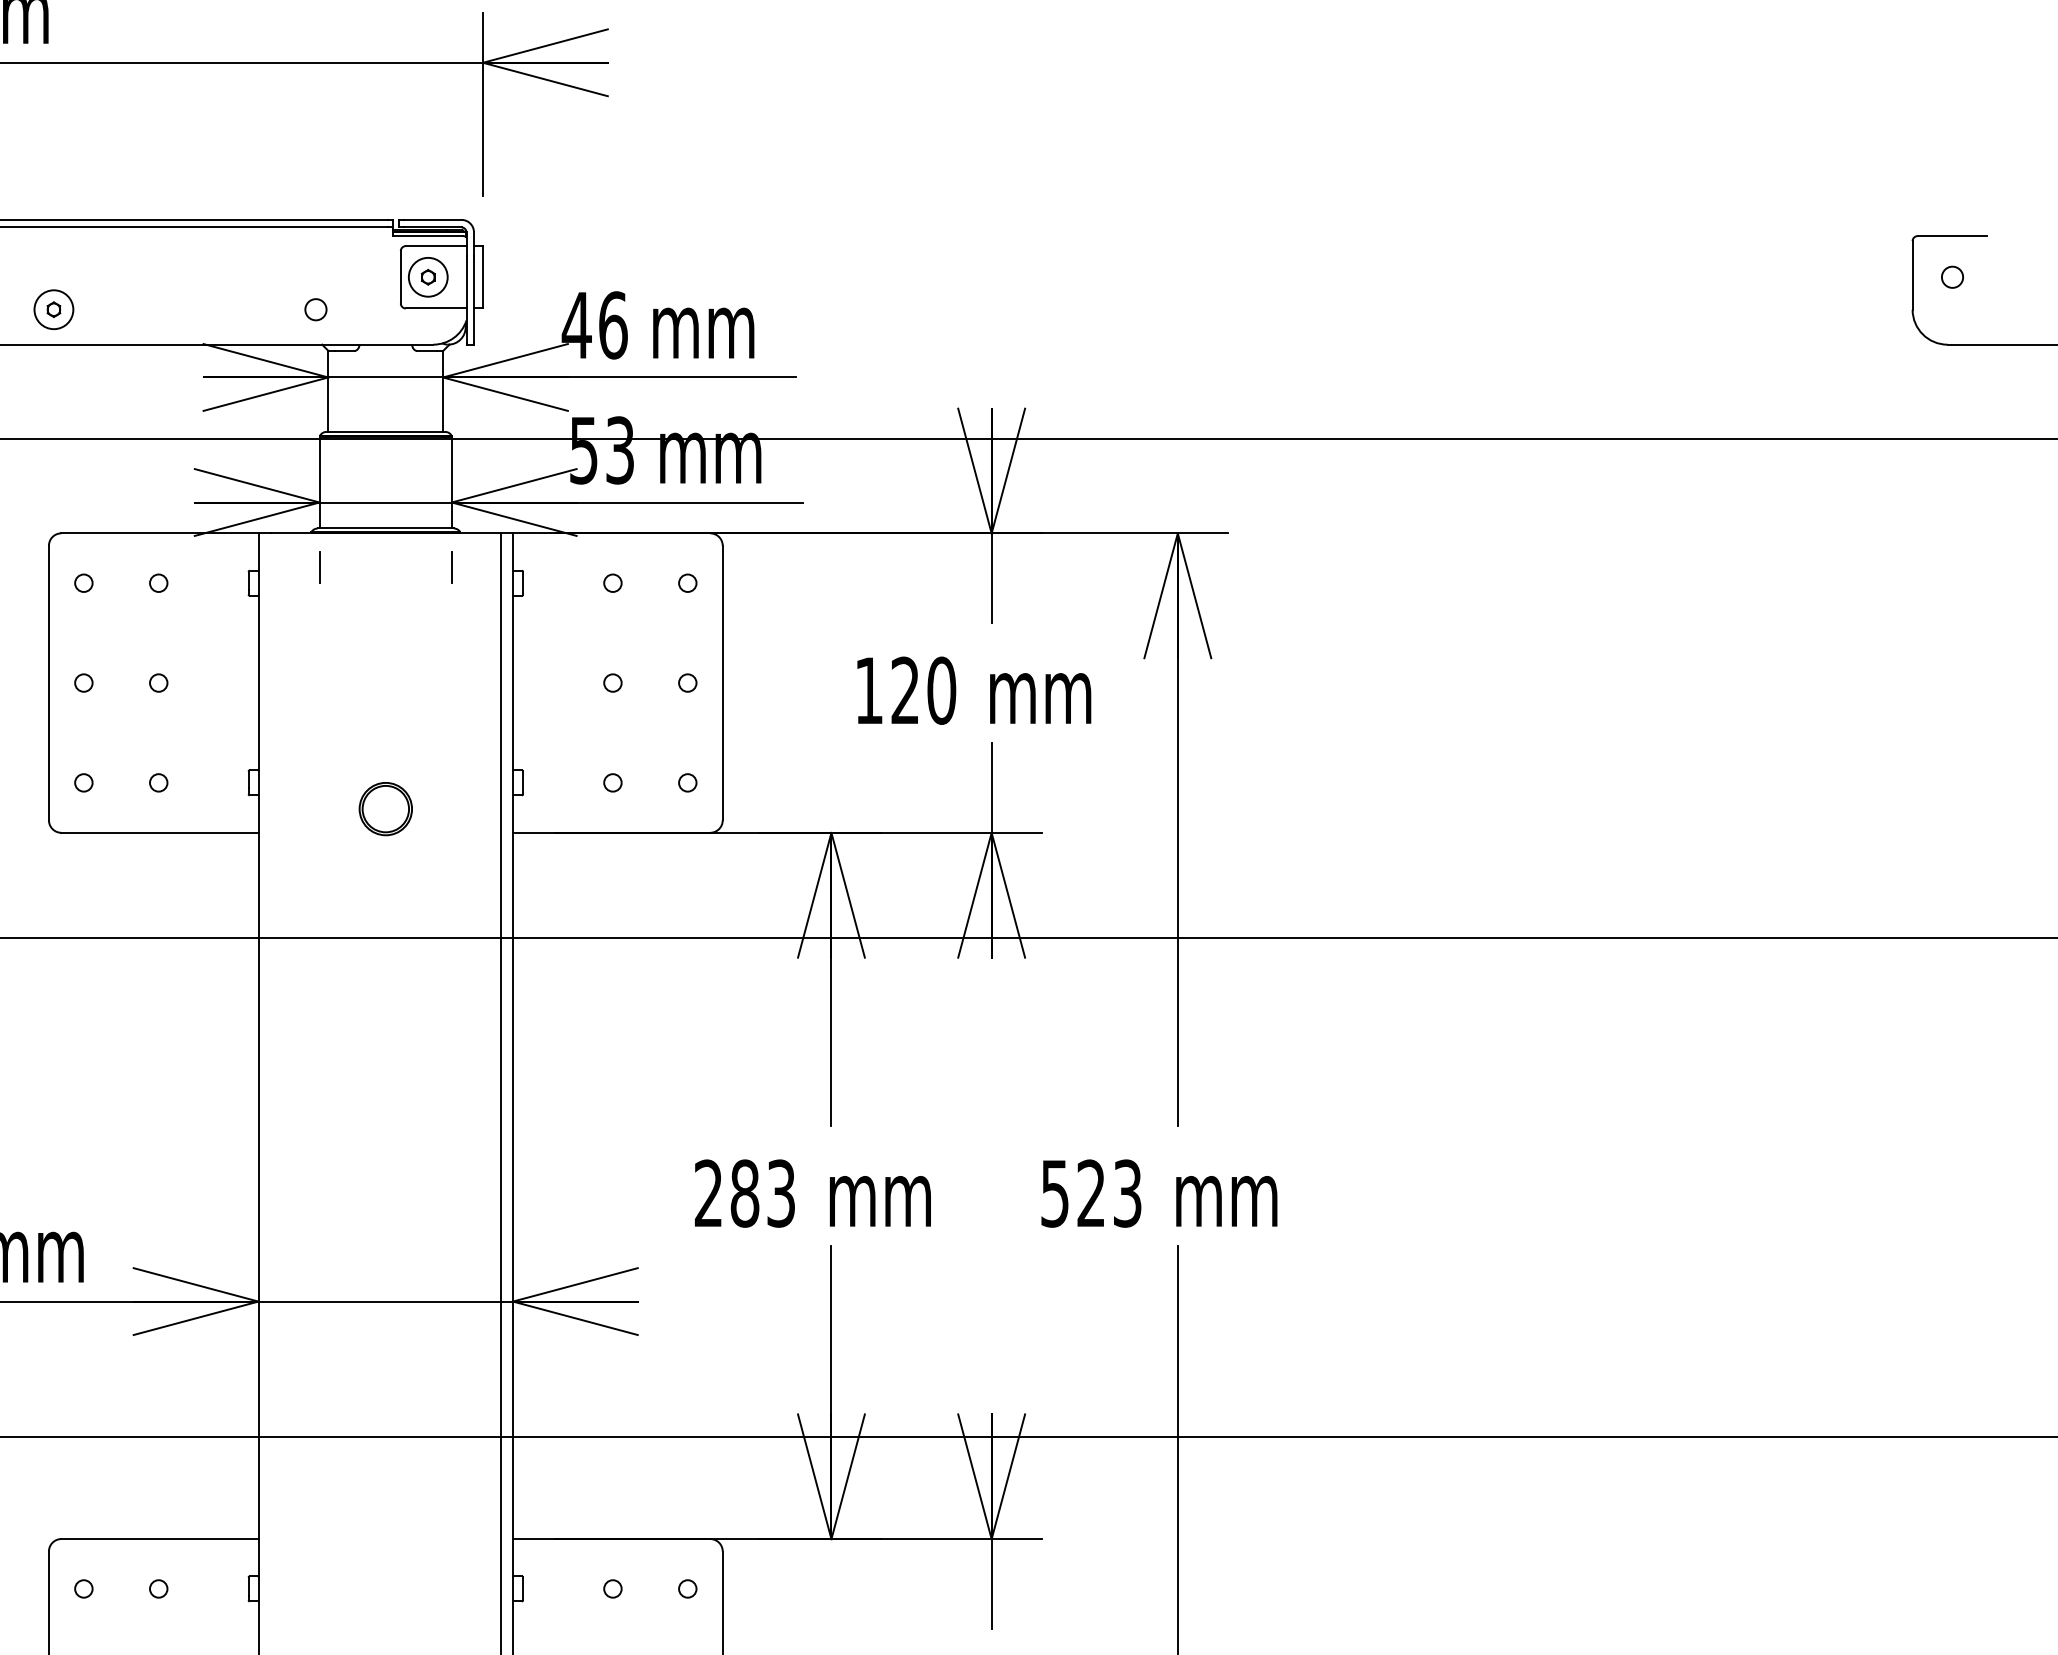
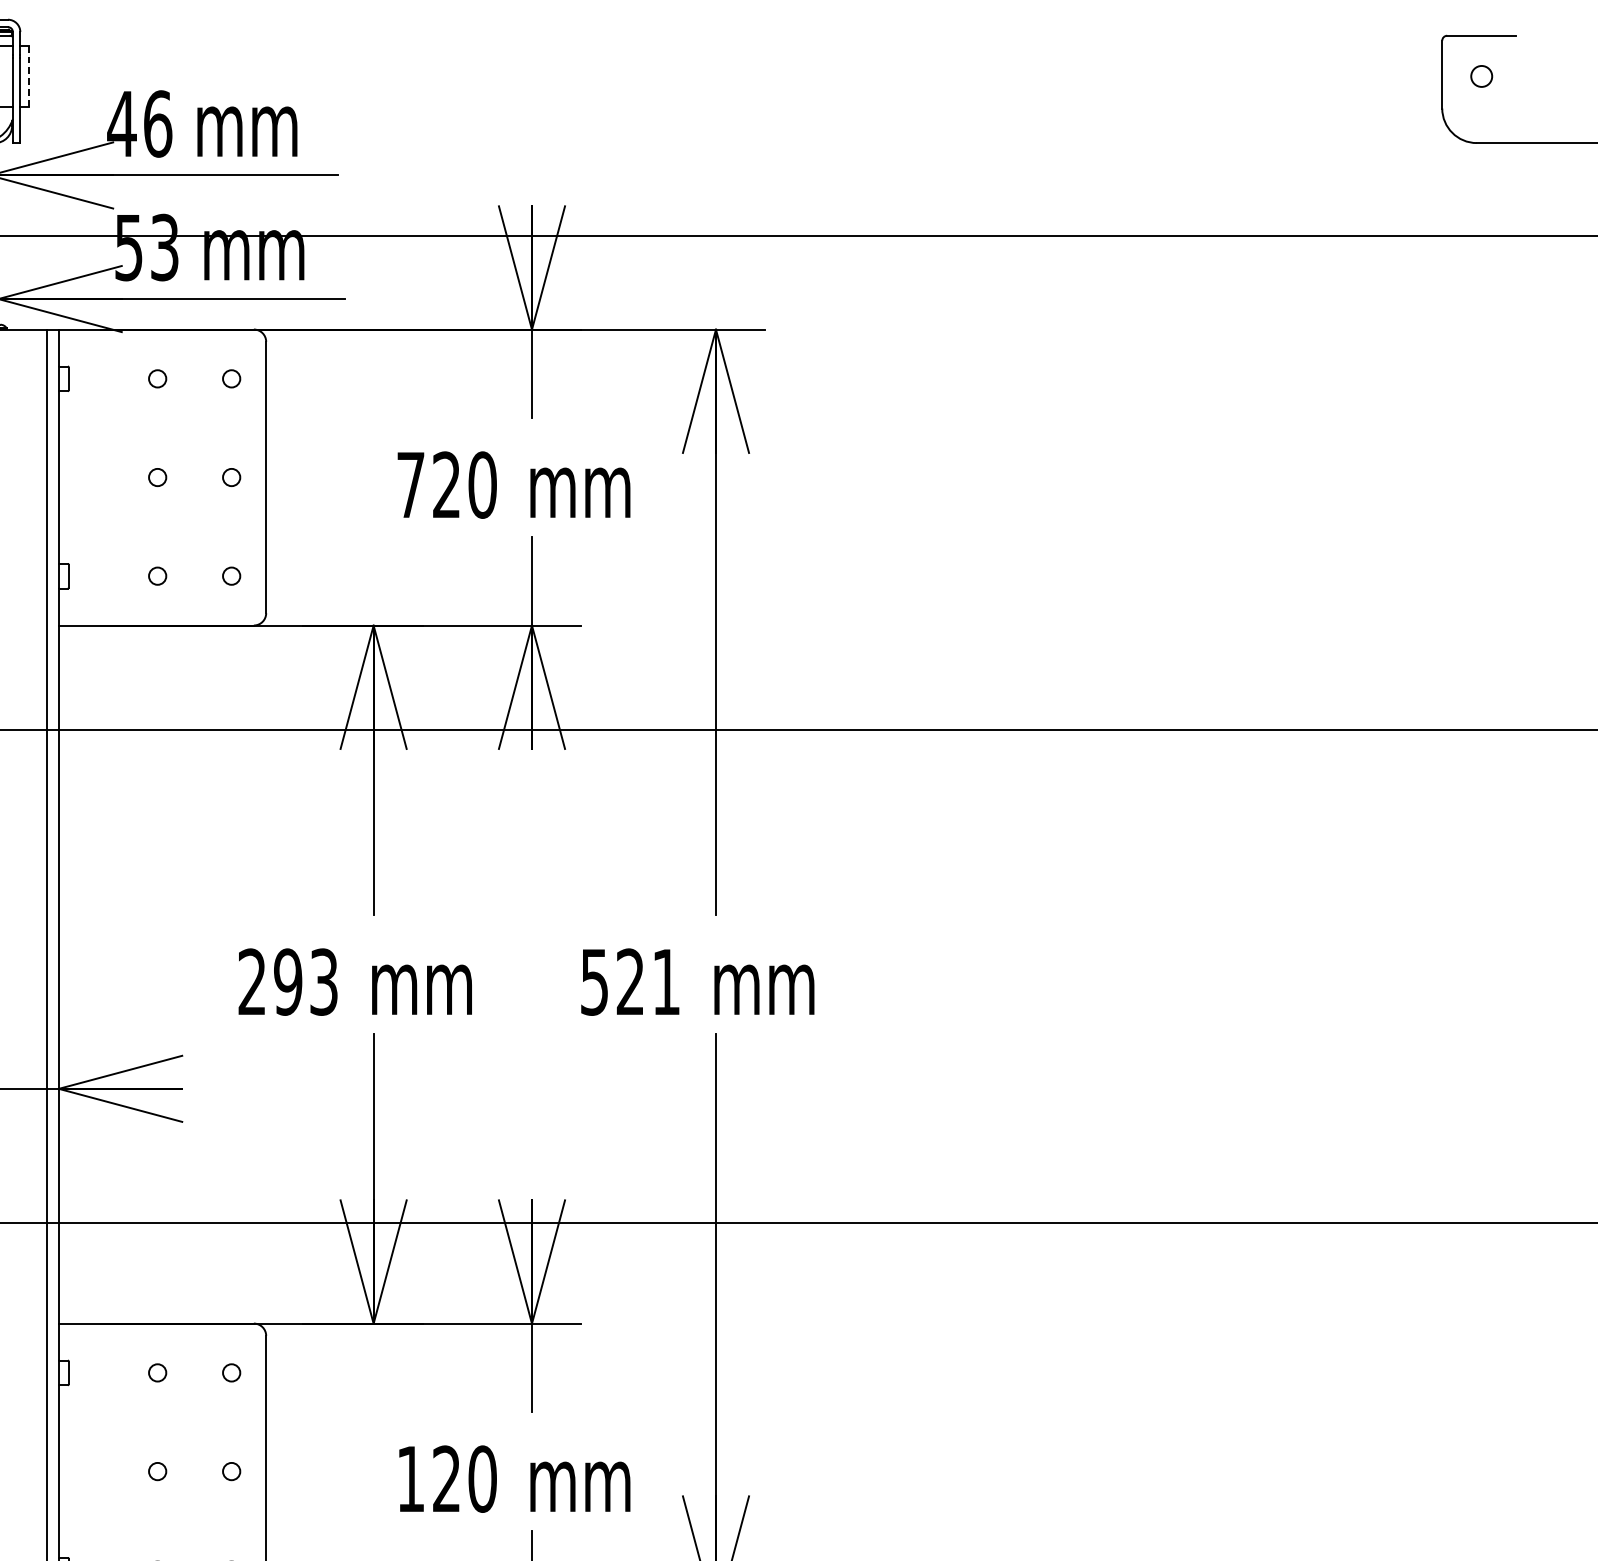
line: (483, 277) -> (29, 76), solid -> dashed
text: (868, 690) -> (410, 484), 120 -> 720
text: (744, 1193) -> (287, 982), 283 -> 293
text: (1127, 1193) -> (666, 982), 523 -> 521

